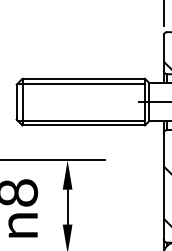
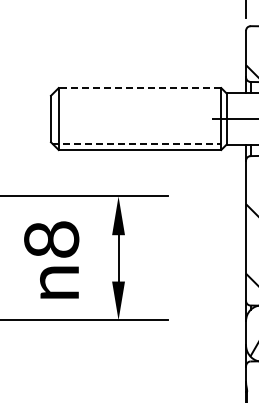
line: (83, 79) -> (139, 88), solid -> dashed
line: (81, 83) -> (136, 94), removed
line: (81, 120) -> (136, 143), solid -> dashed

